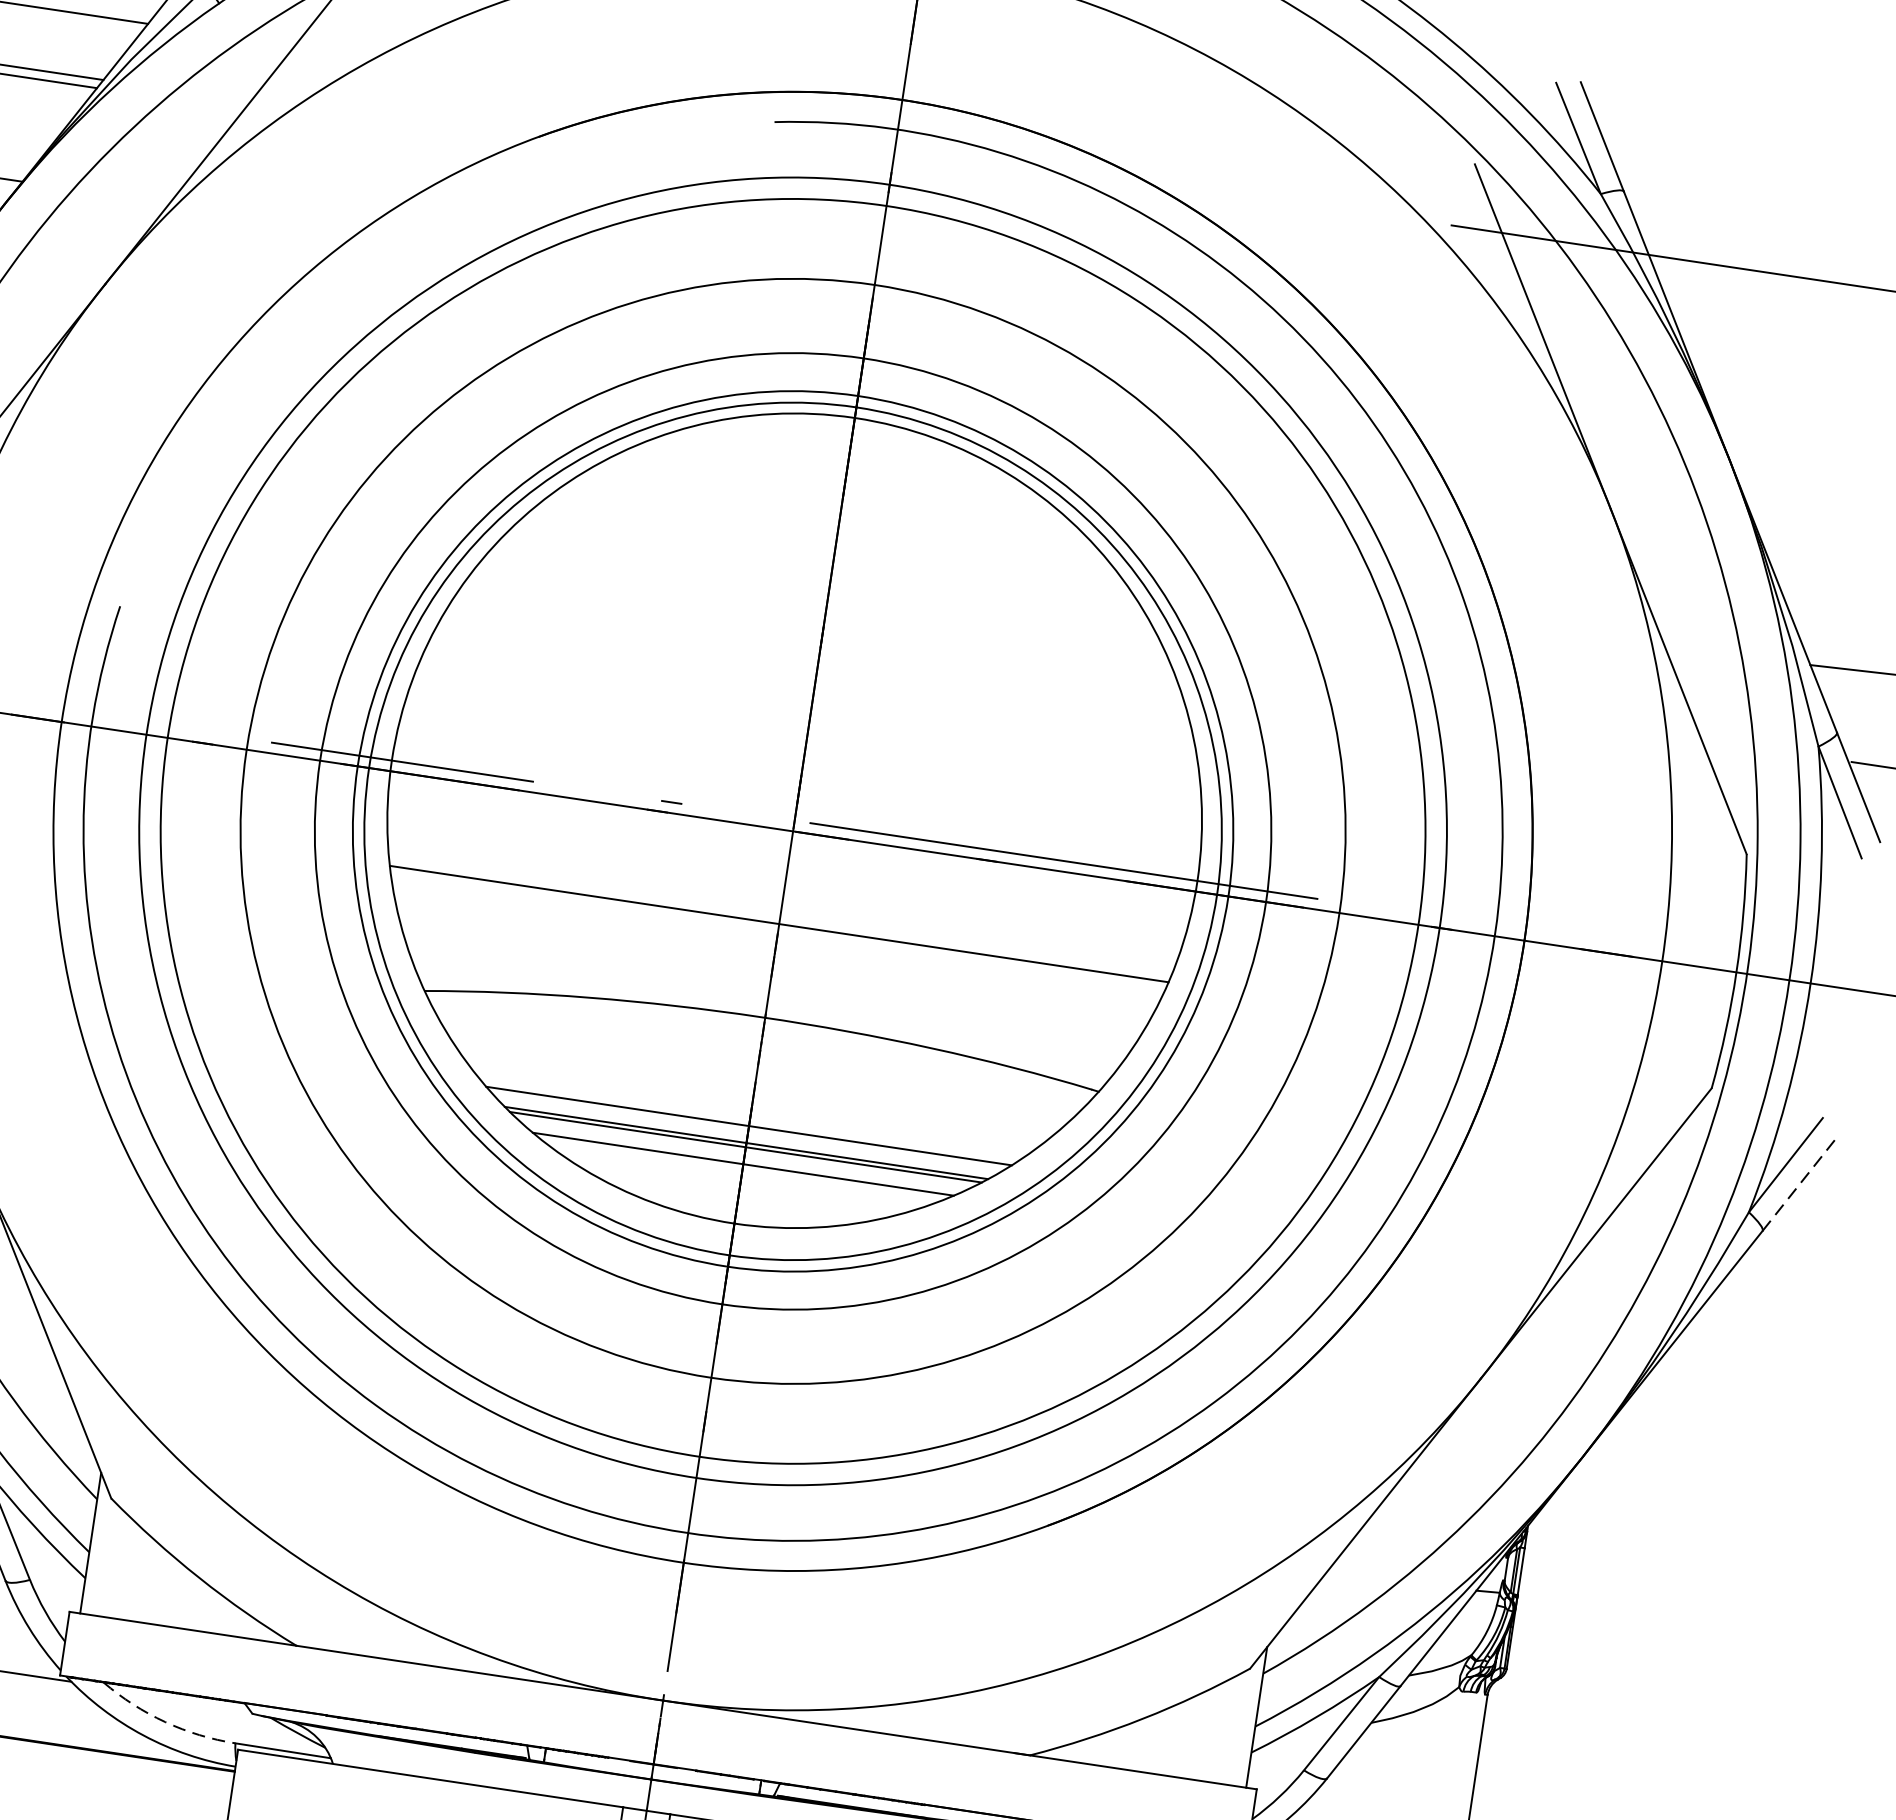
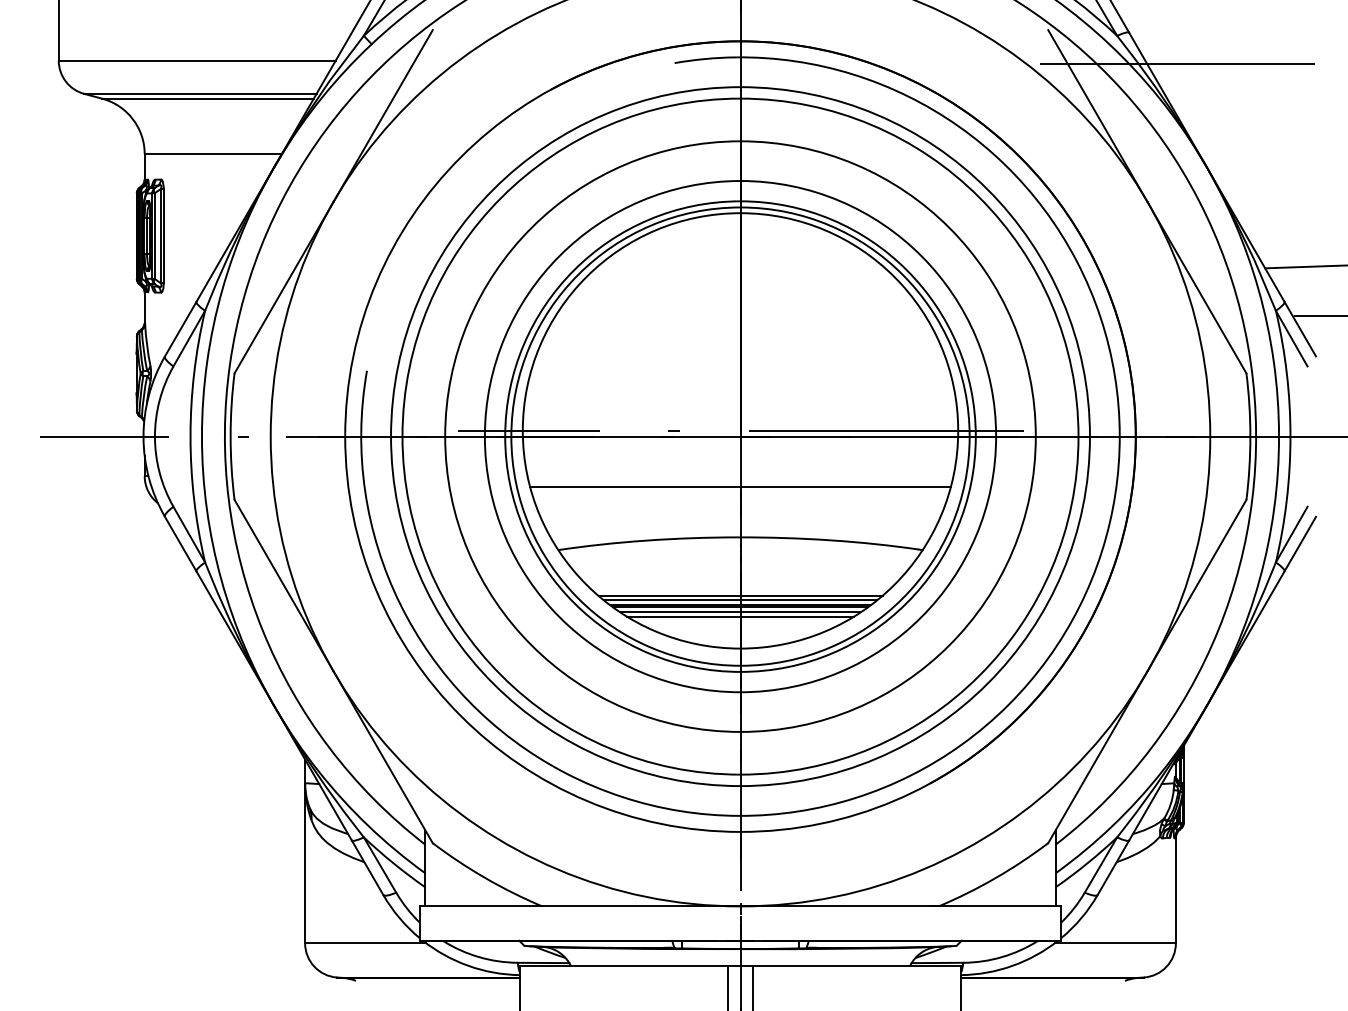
line: (747, 1134) -> (740, 600), added
line: (744, 1154) -> (740, 611), added
line: (1799, 1183) -> (1300, 543), dashed -> solid
arc: (164, 1722) -> (478, 957), dashed -> solid

